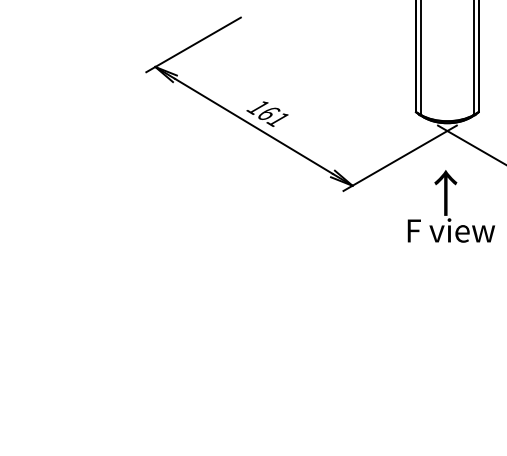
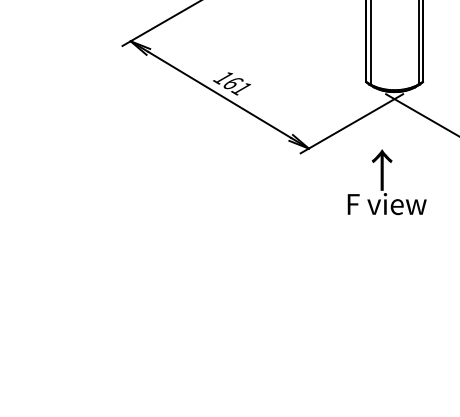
text: (450, 206) -> (386, 182), moved

